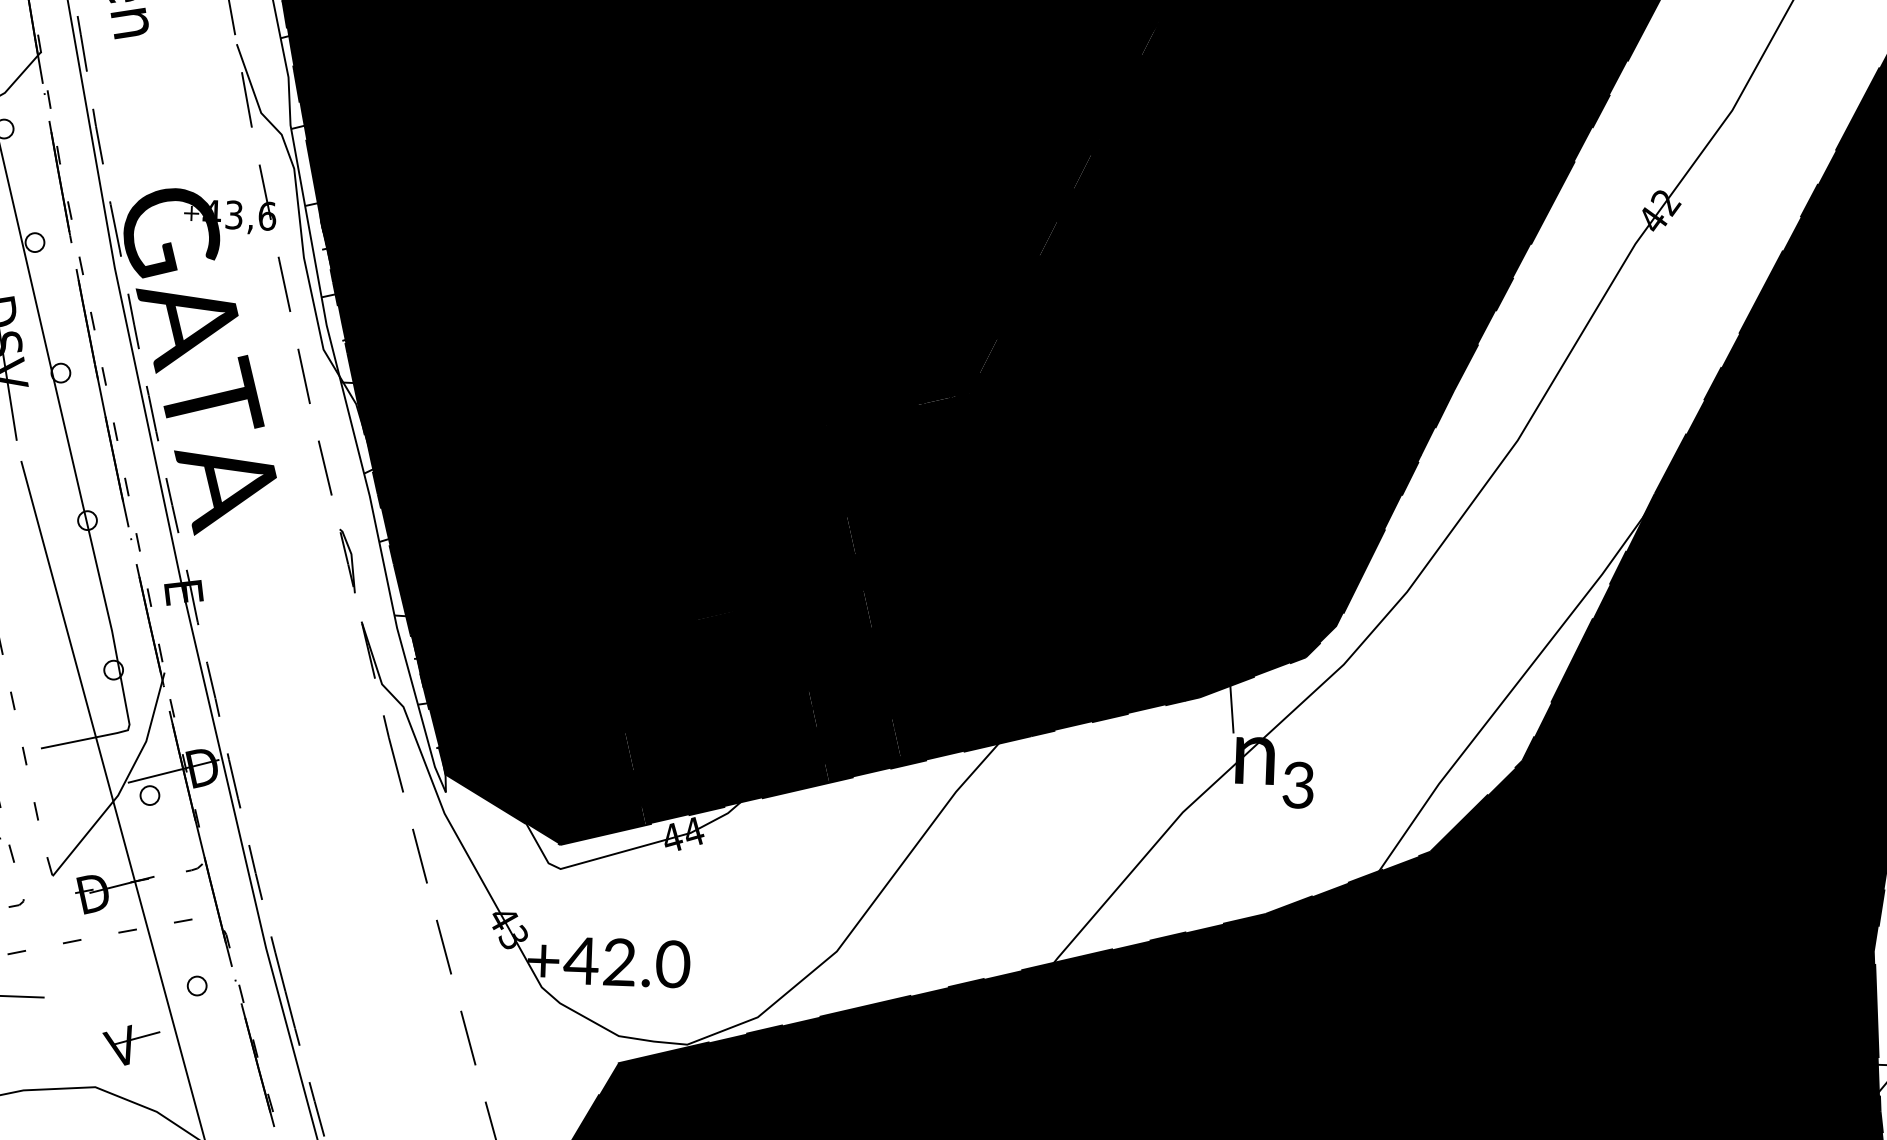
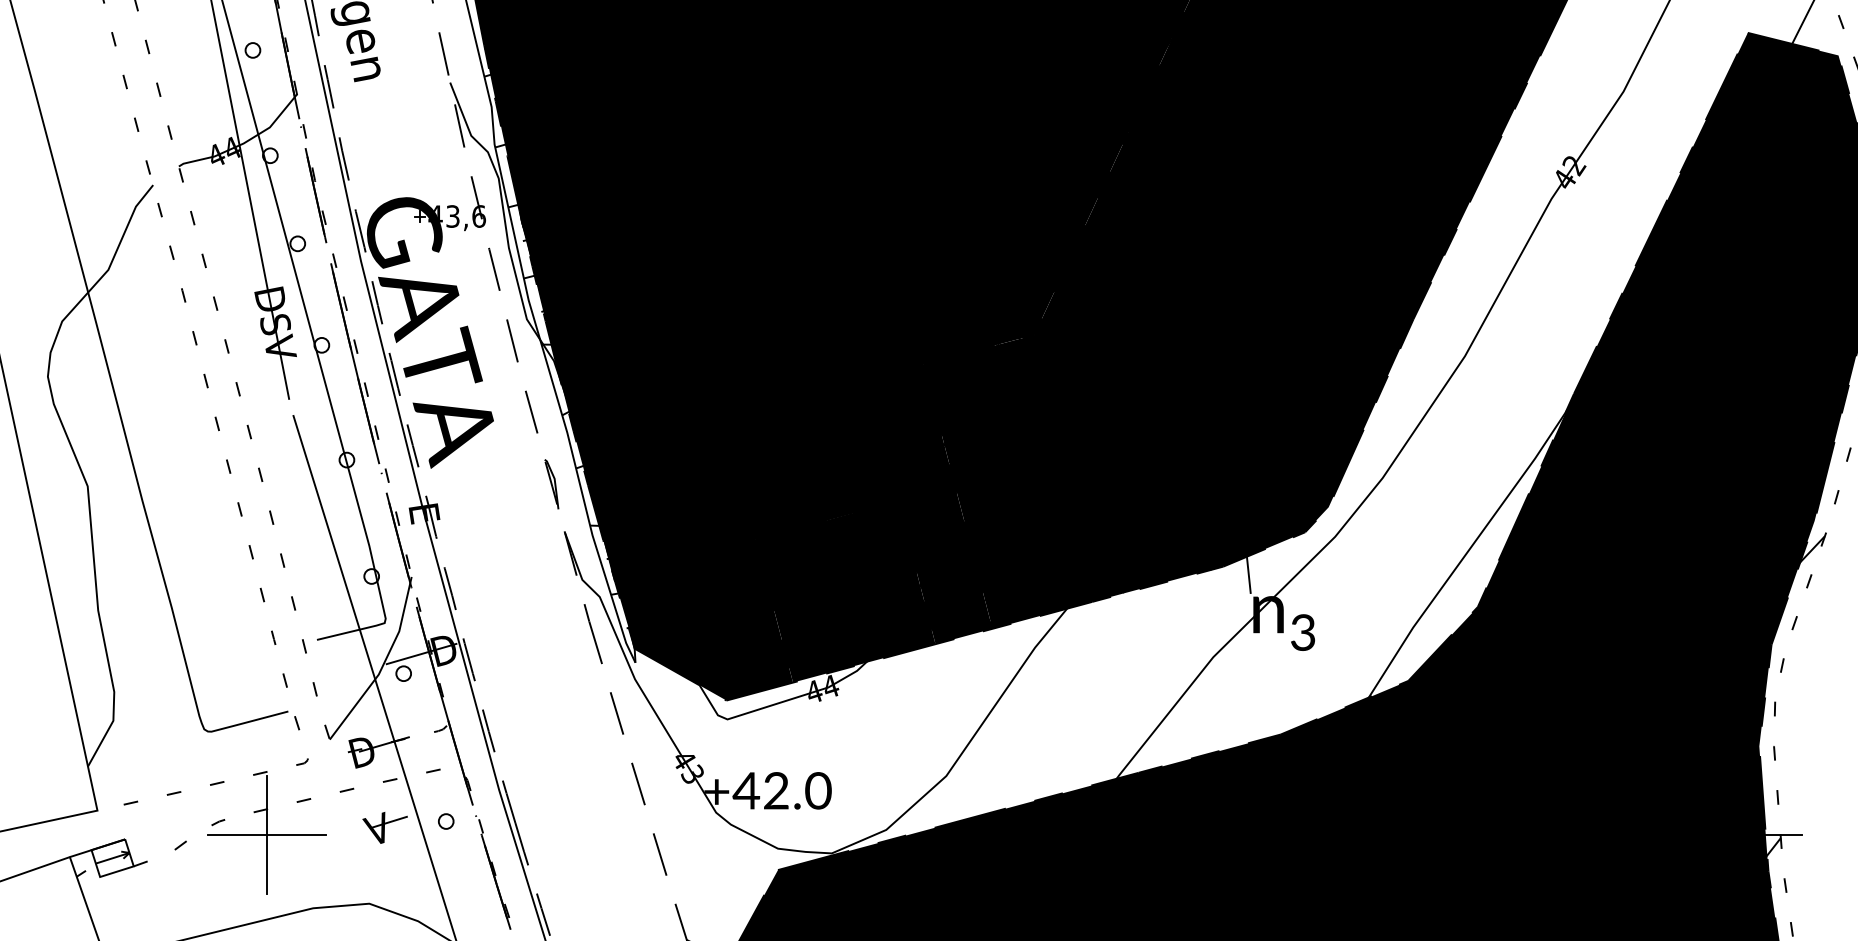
part: (130, 1044) -> (384, 827), moved

